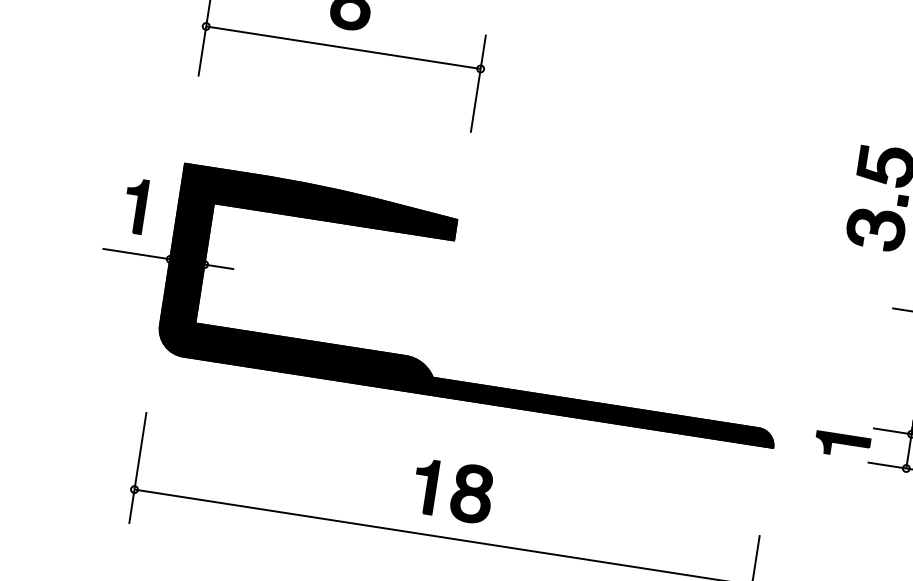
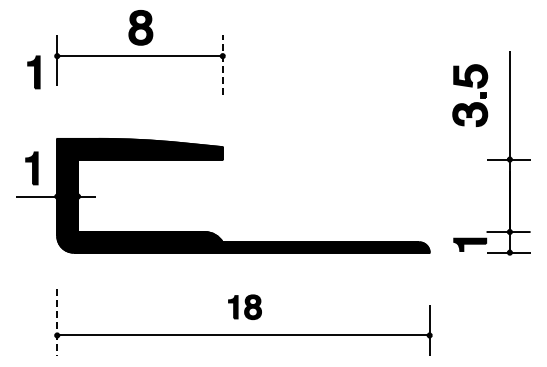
part: (162, 47) -> (33, 72), added
line: (477, 84) -> (222, 65), solid -> dashed
line: (138, 468) -> (57, 322), solid -> dashed
part: (452, 491) -> (244, 307), size x0.7

